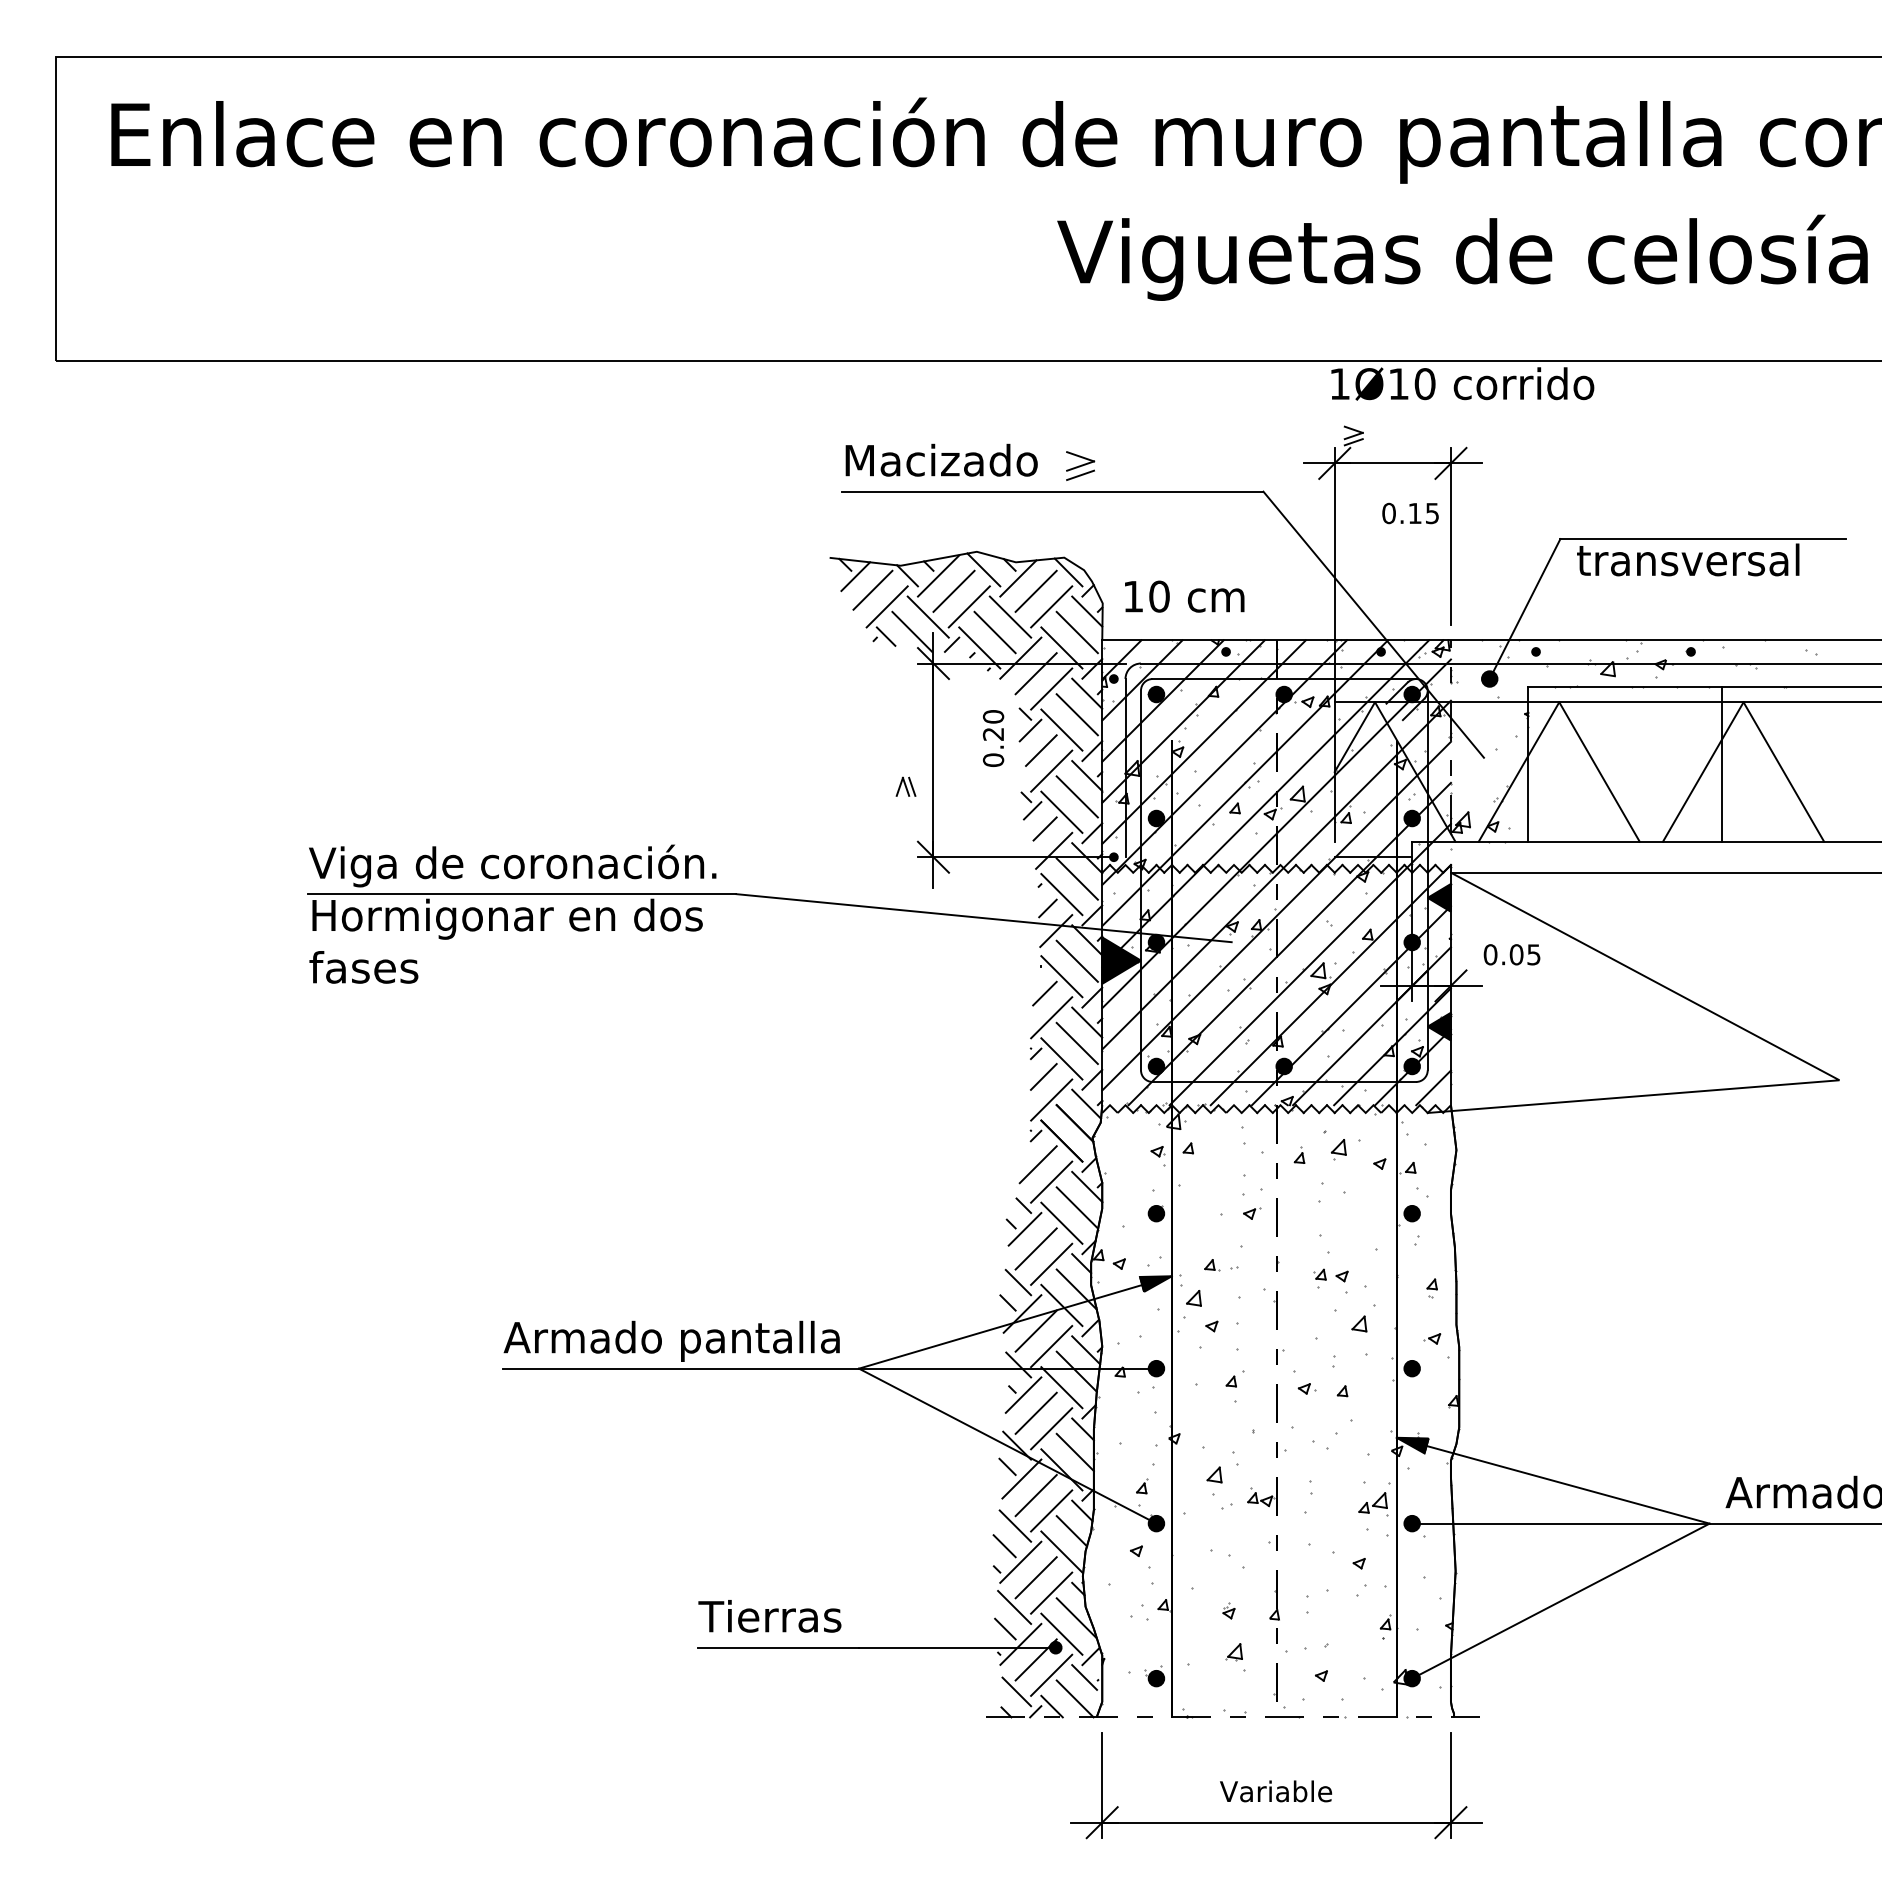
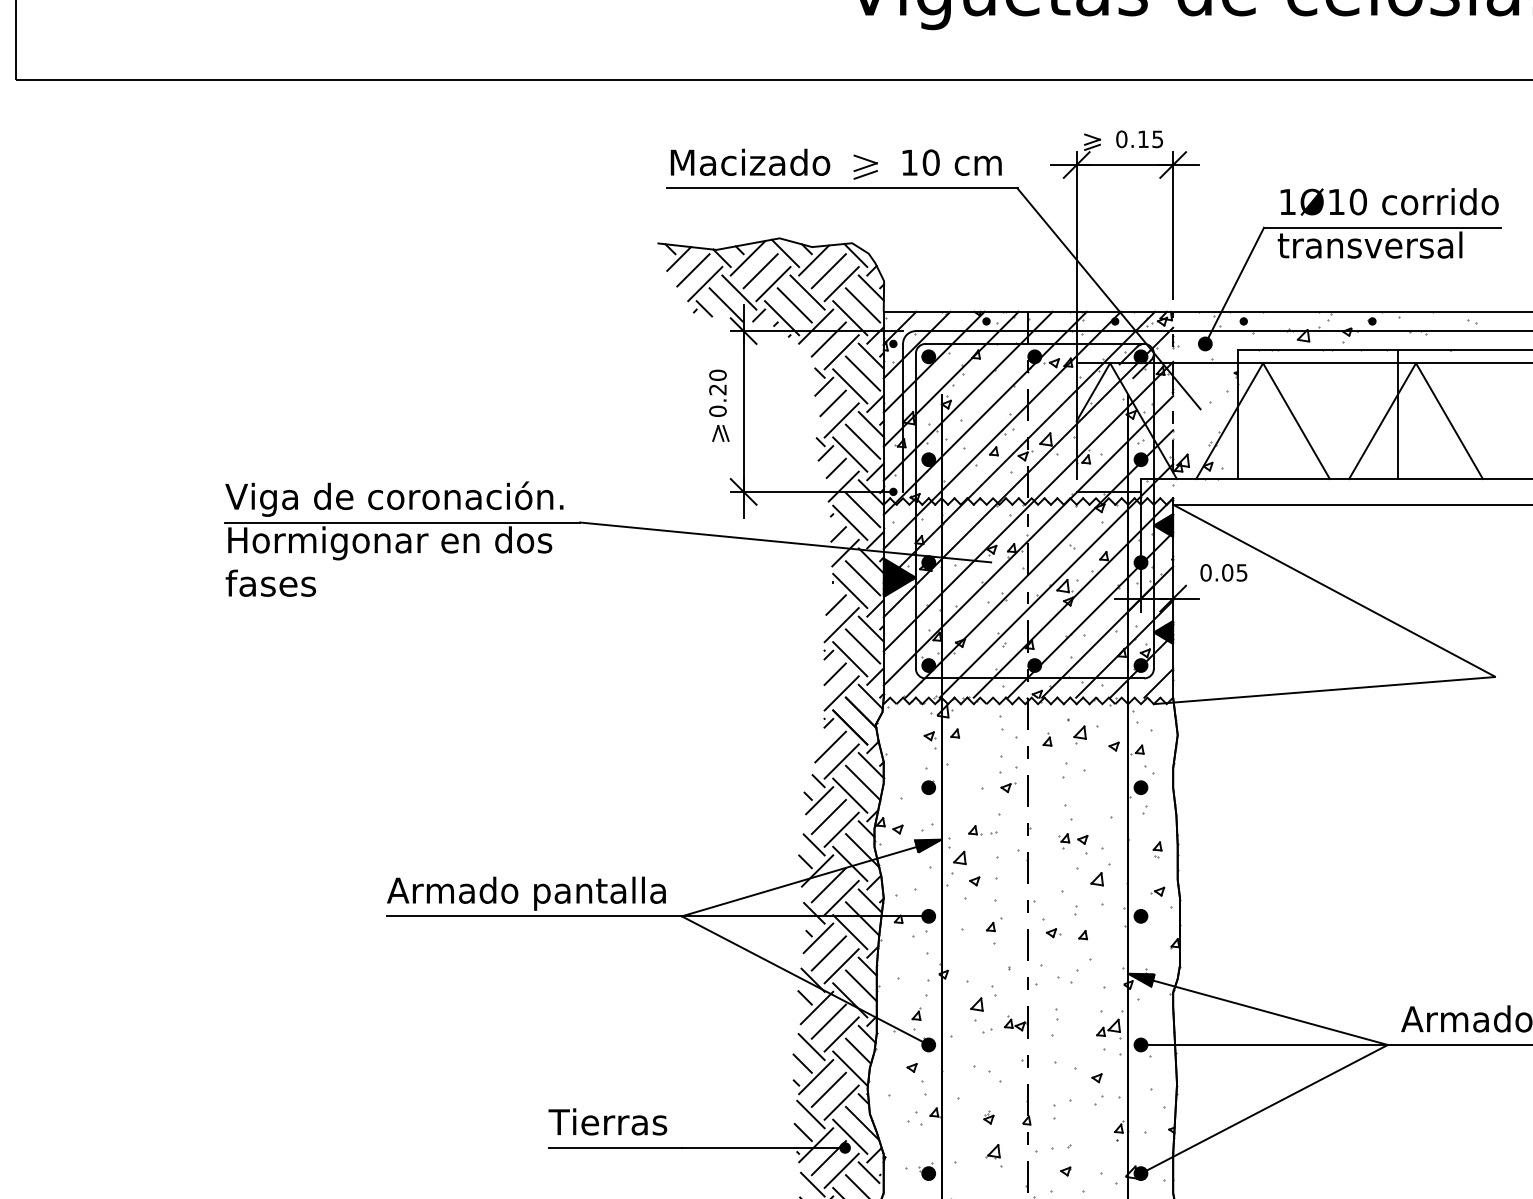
text: (1462, 383) -> (1389, 201), moved
text: (1410, 513) -> (1139, 139), moved
text: (1184, 596) -> (952, 162), moved
text: (993, 738) -> (717, 393), moved

